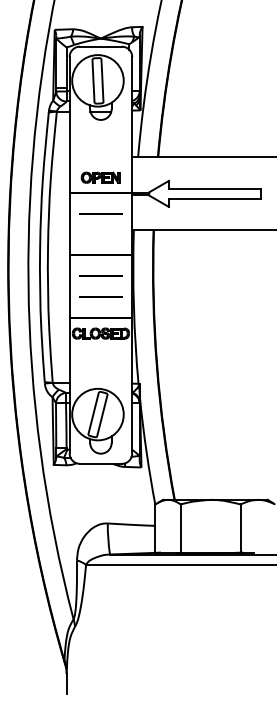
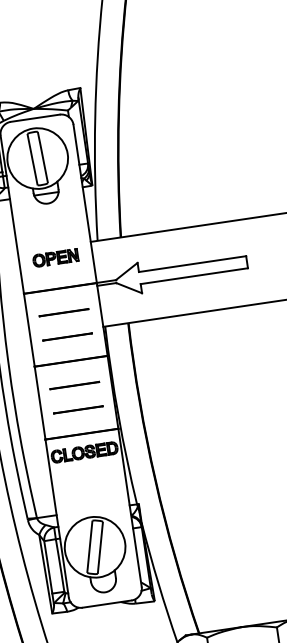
part: (100, 177) -> (55, 257), moved
line: (100, 234) -> (67, 337), added

